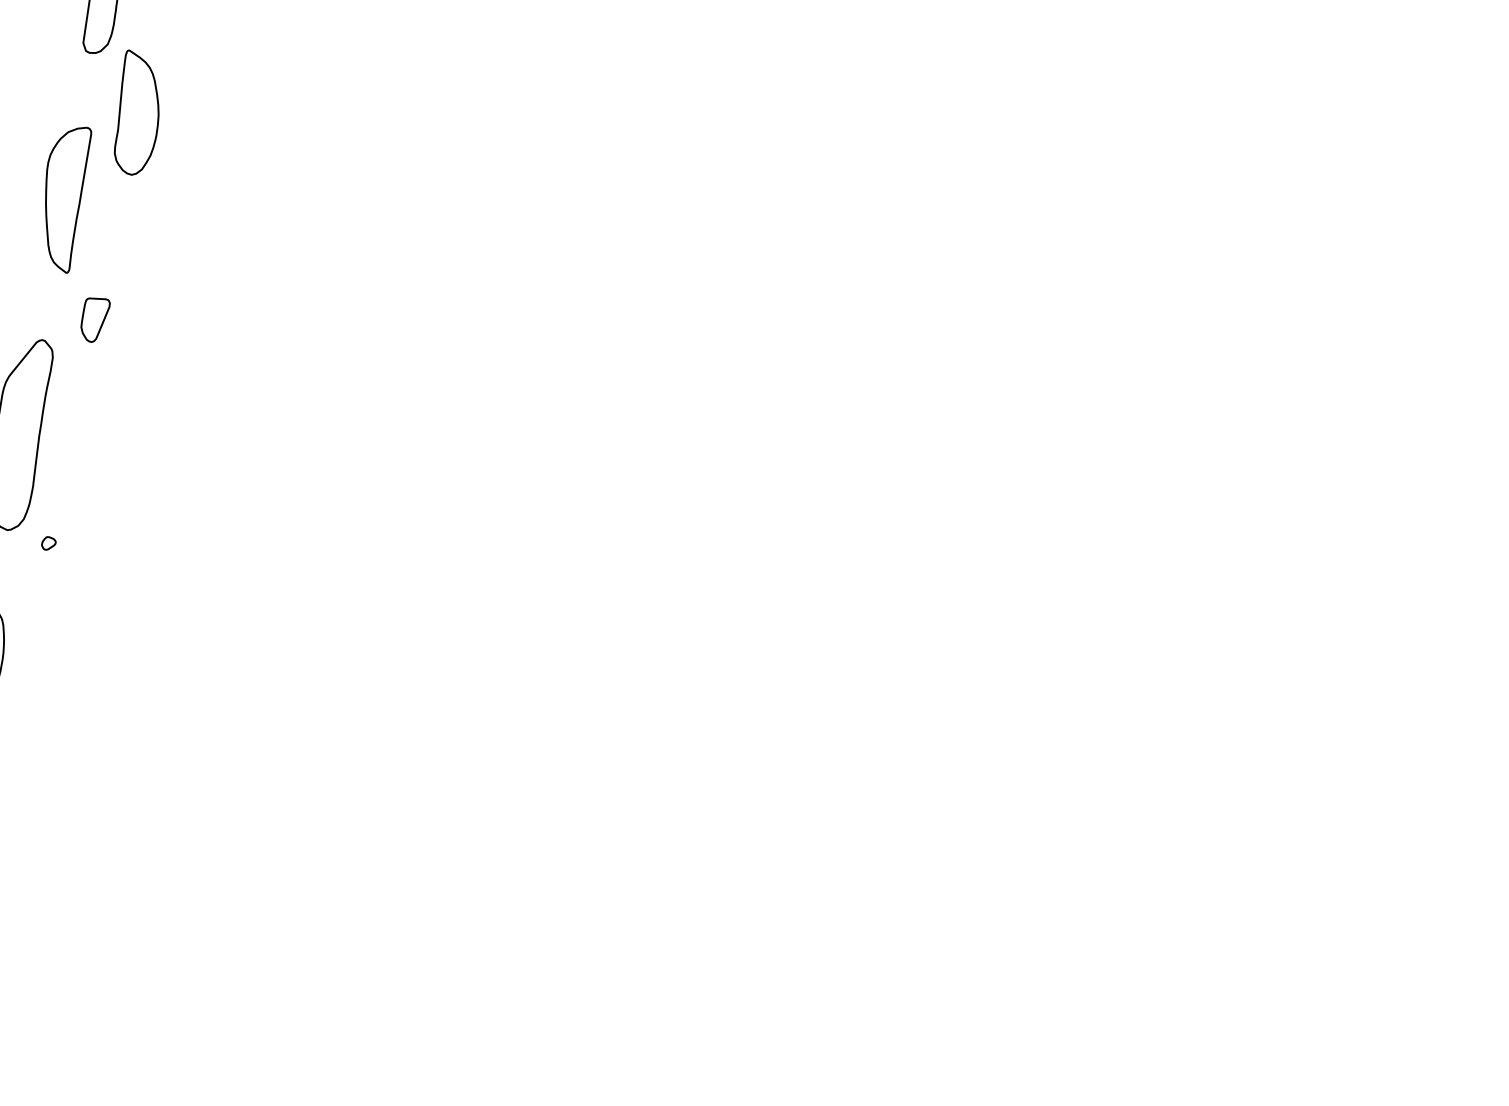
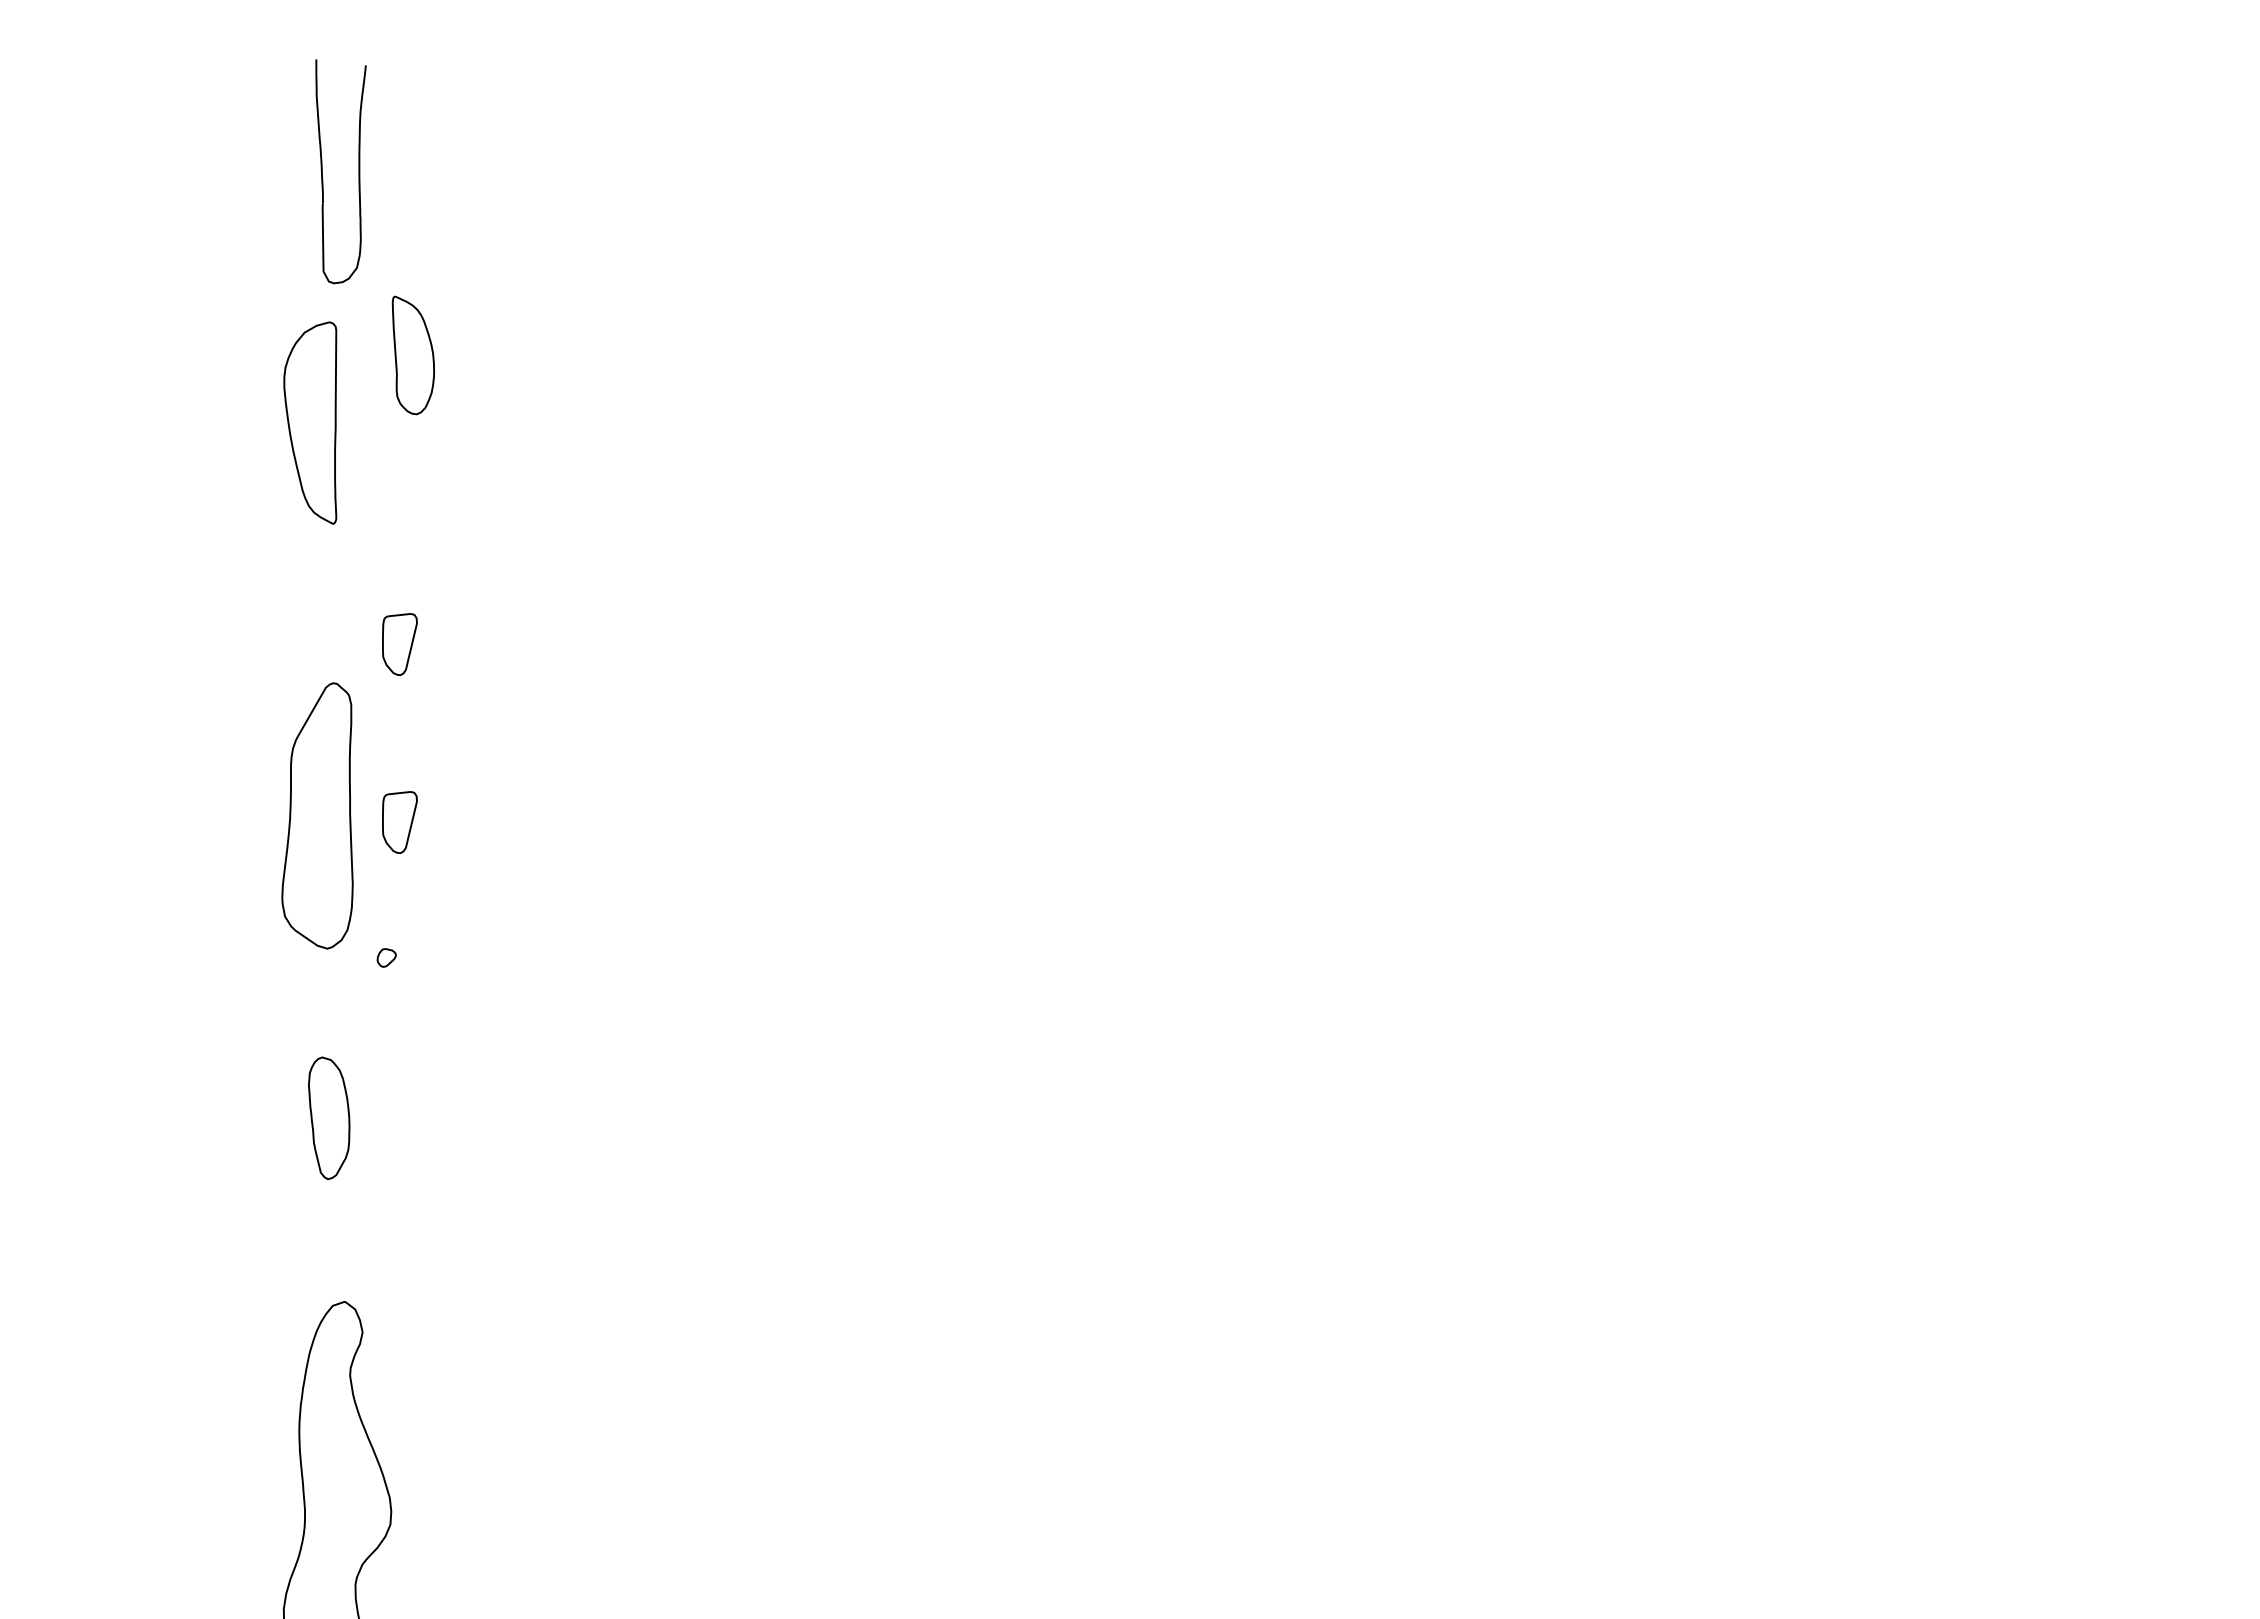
part: (138, 113) -> (413, 355), size x0.7
part: (61, 197) -> (310, 422), moved
part: (73, 447) -> (399, 822), added

